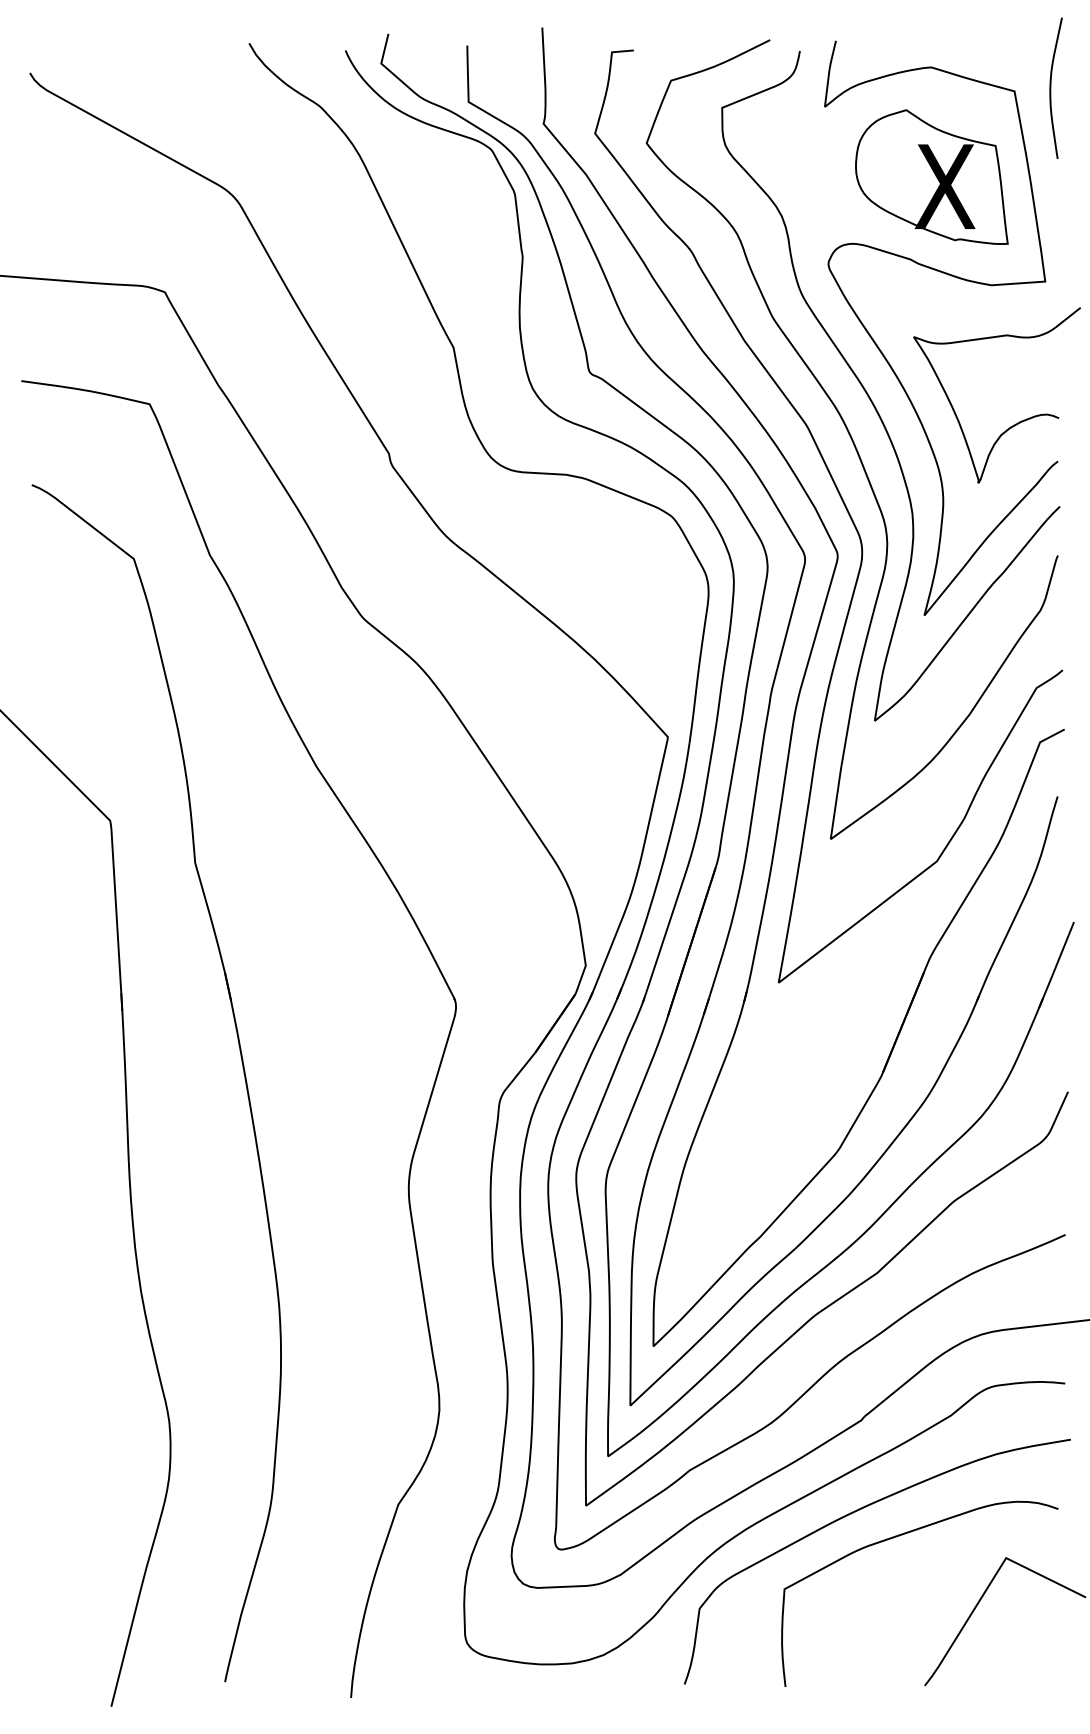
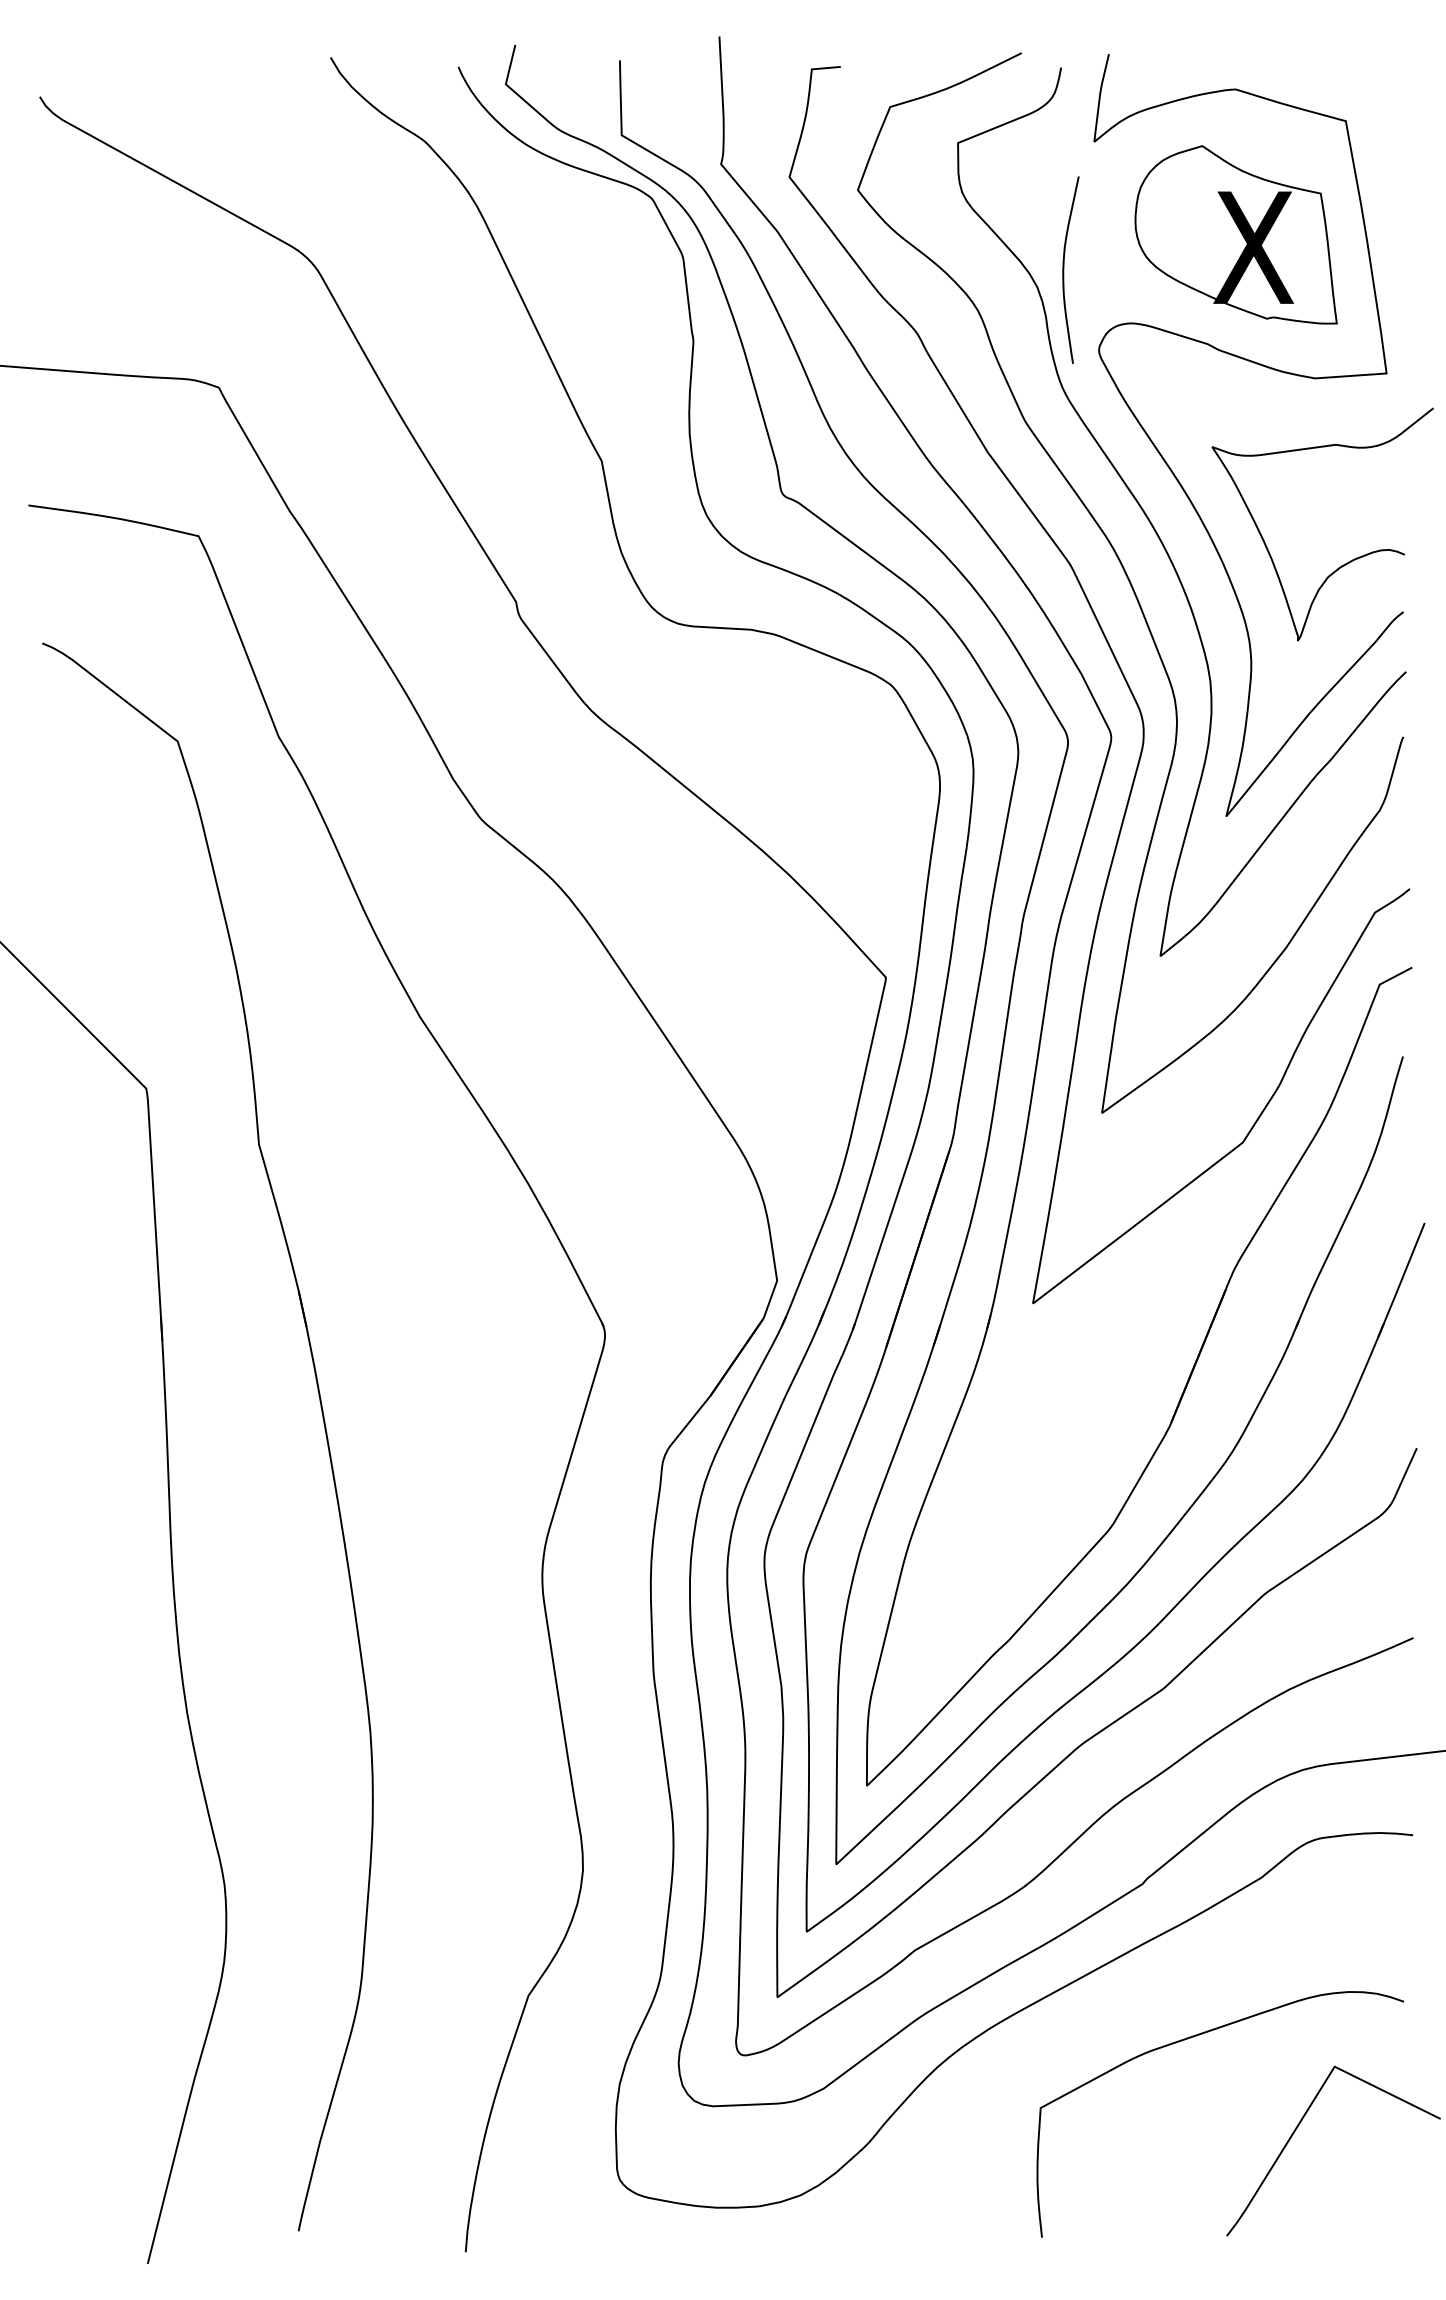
curve: (1051, 87) -> (1064, 269), moved
curve: (852, 1513) -> (1131, 2007), removed

